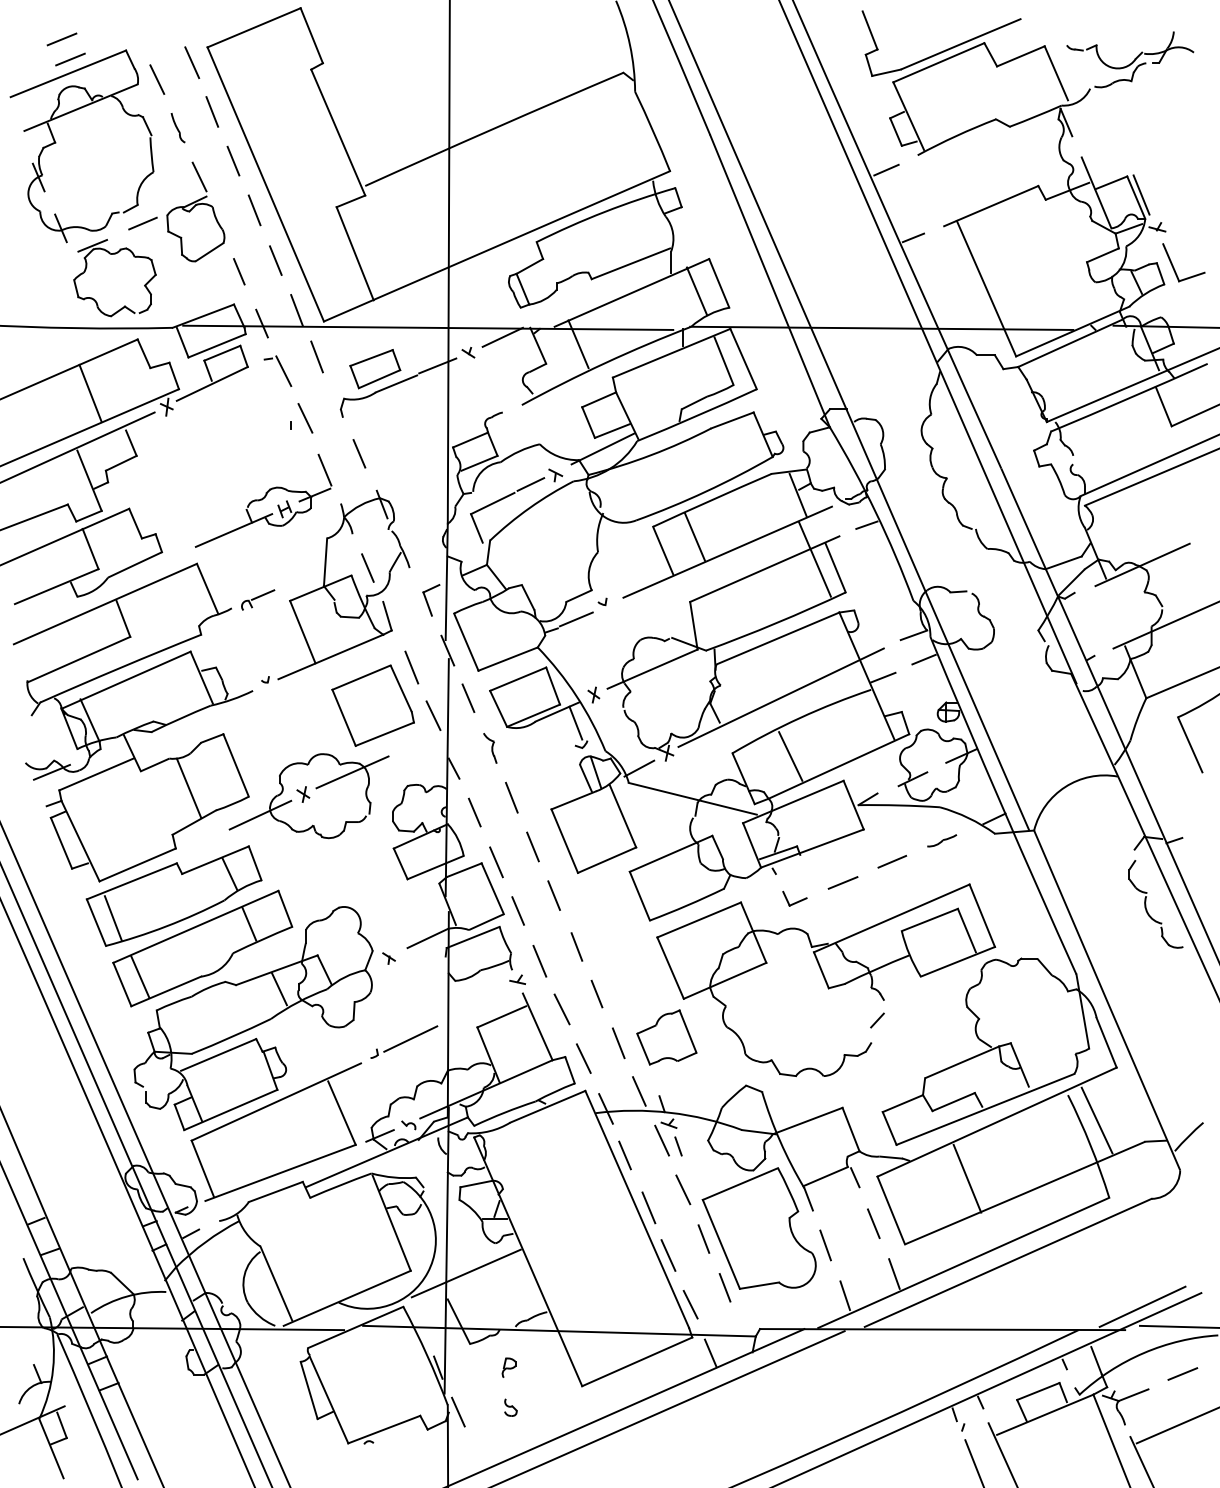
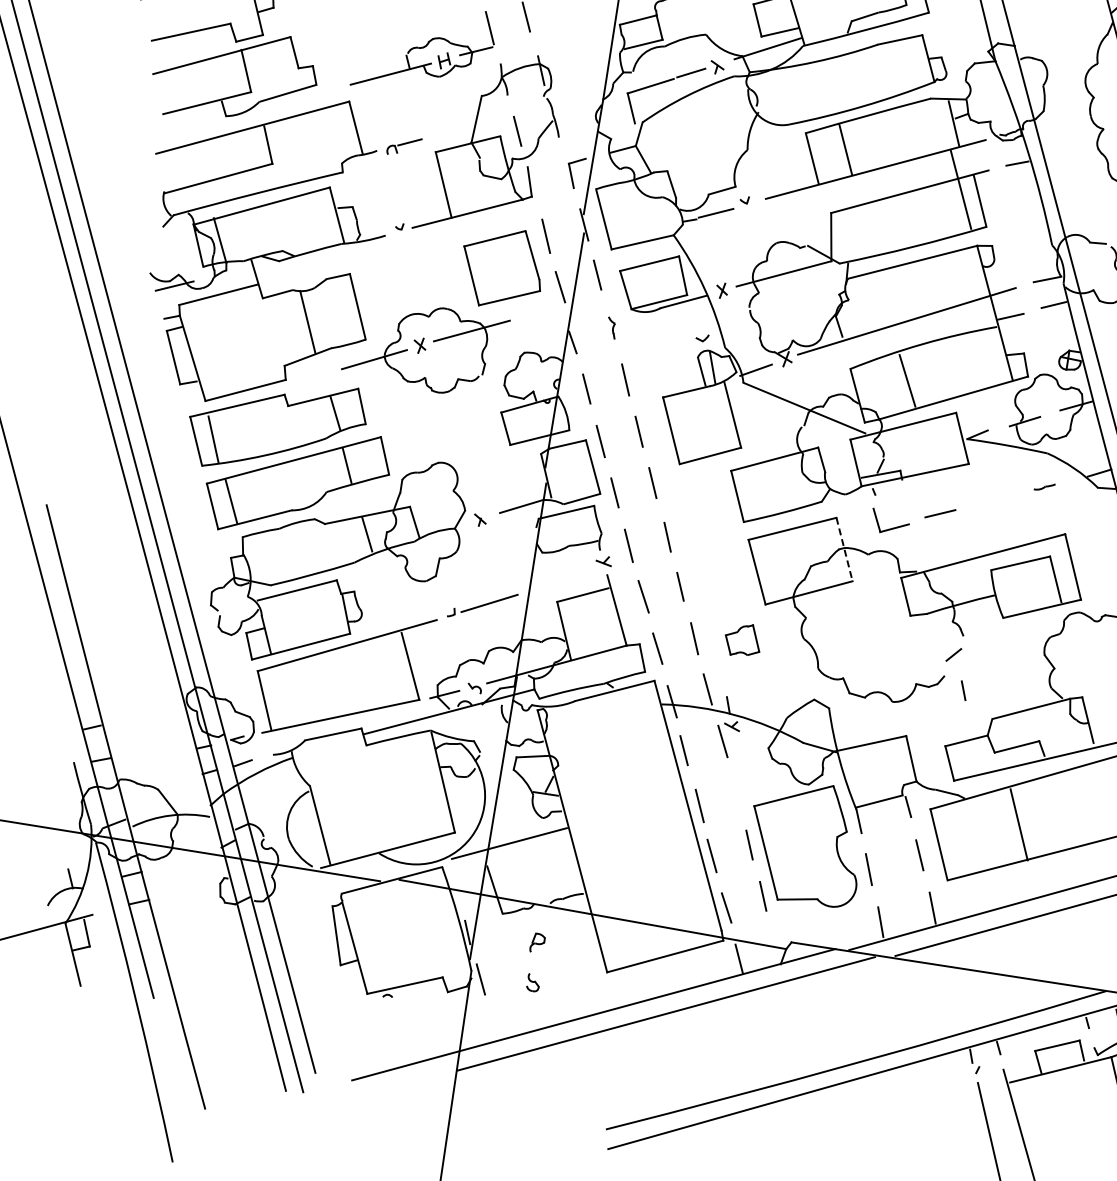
line: (575, 722) -> (699, 315), removed
part: (490, 748) -> (611, 328), size x0.7
part: (942, 840) -> (1045, 486), size x0.7
line: (892, 861) -> (992, 499), removed
part: (794, 898) -> (890, 521), size x1.6
line: (753, 932) -> (844, 549), solid -> dashed
part: (666, 1037) -> (742, 640), size x0.6
line: (678, 1146) -> (963, 690), moved
line: (683, 1189) -> (736, 792), removed

